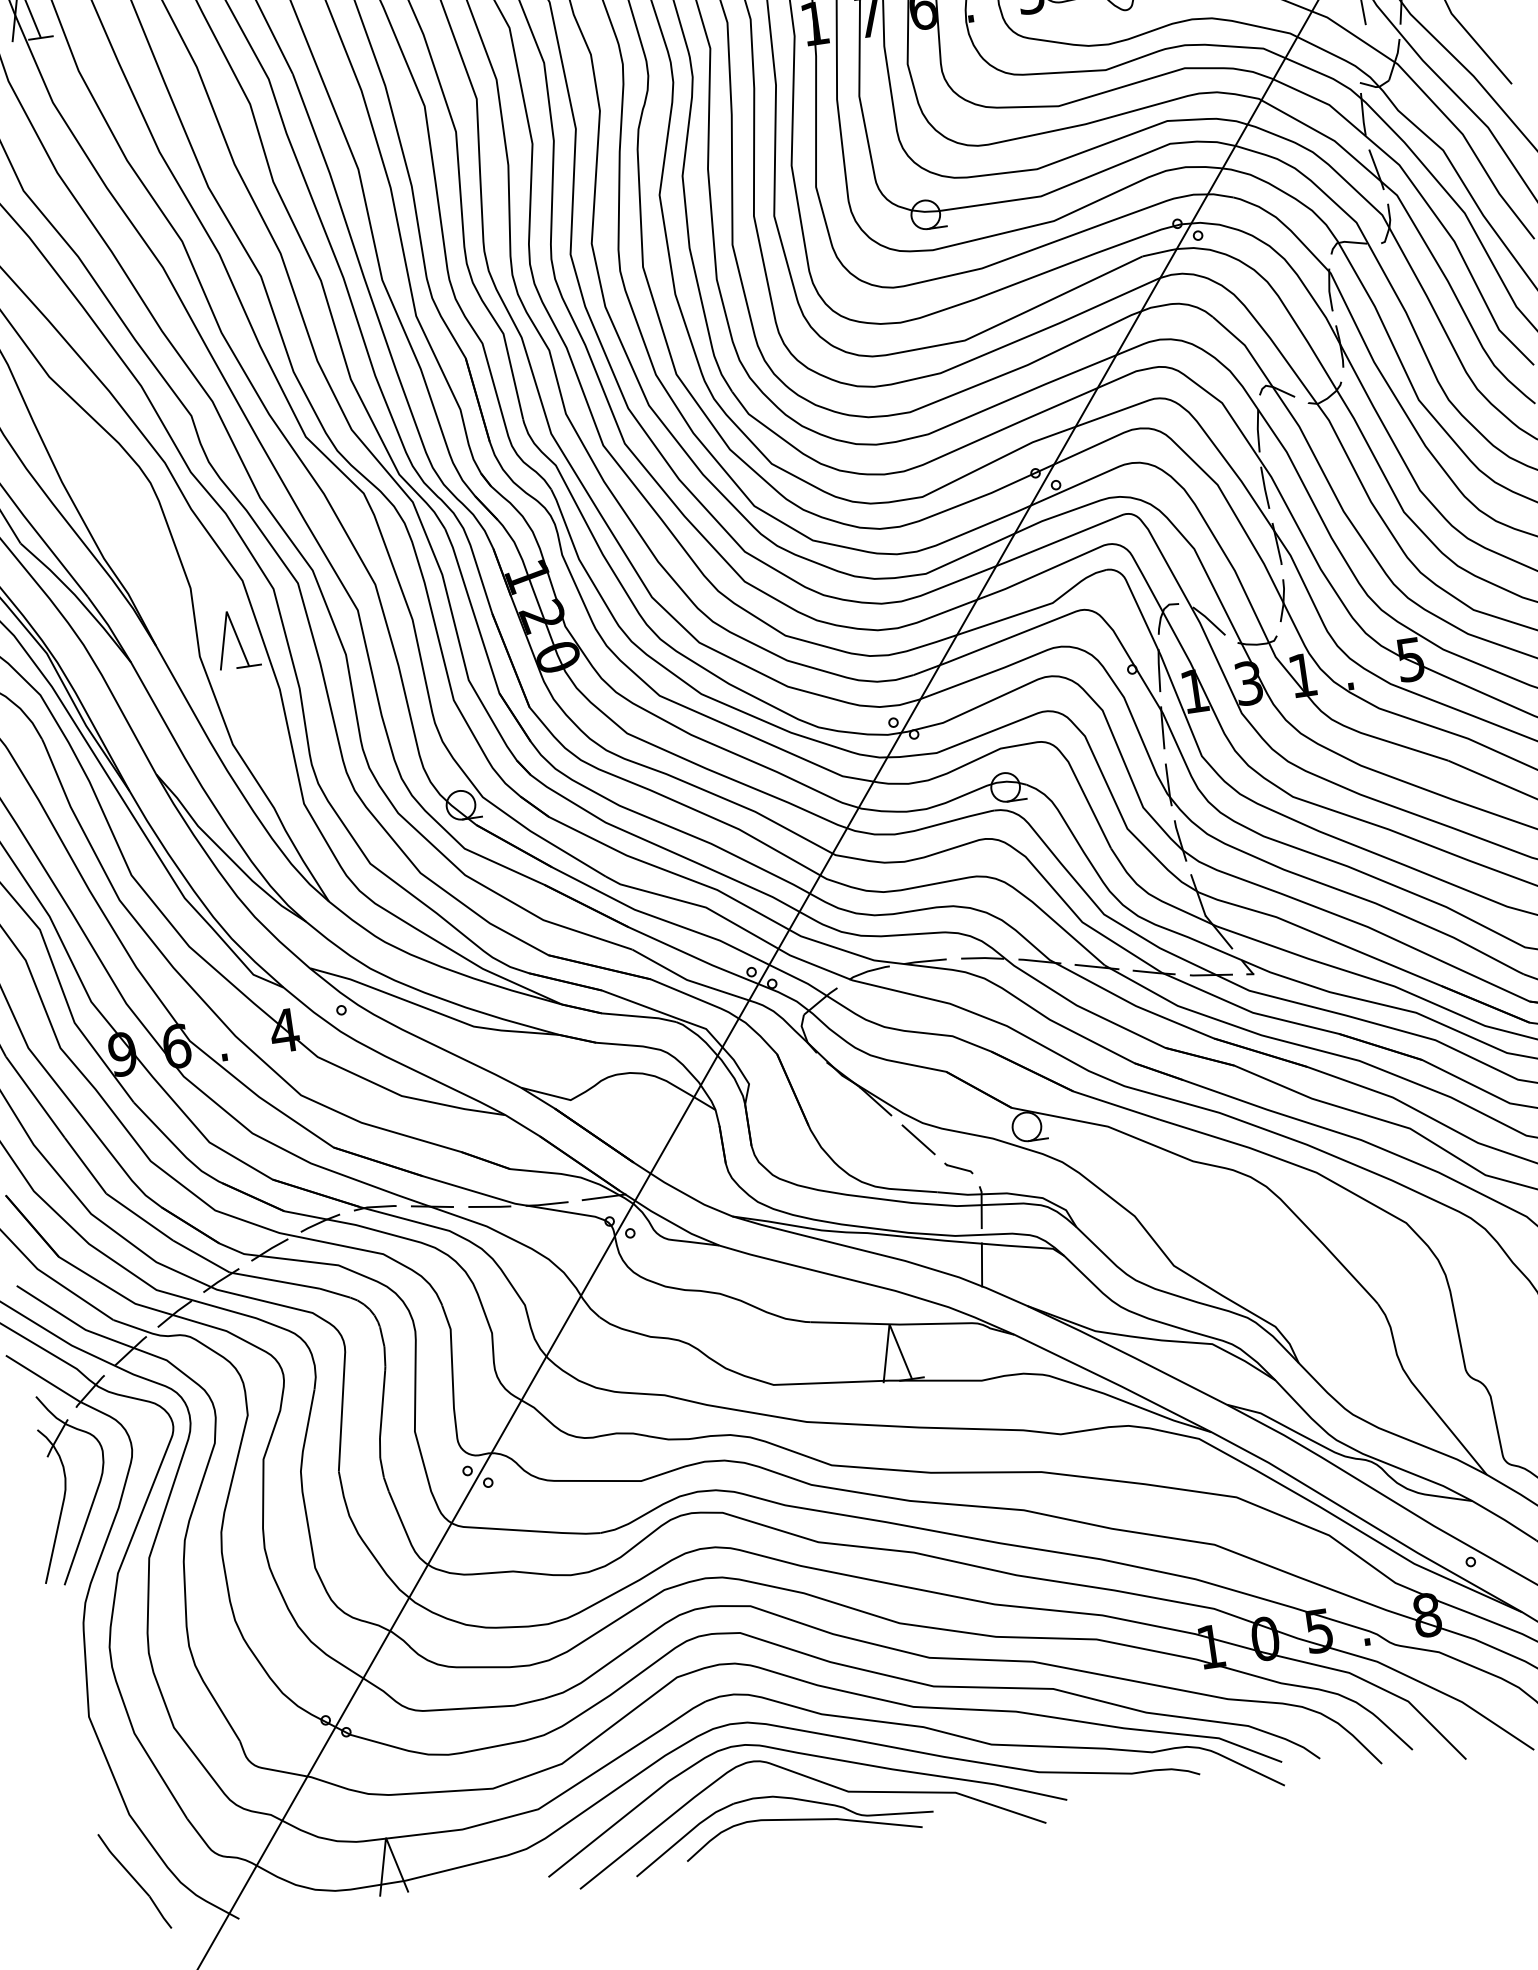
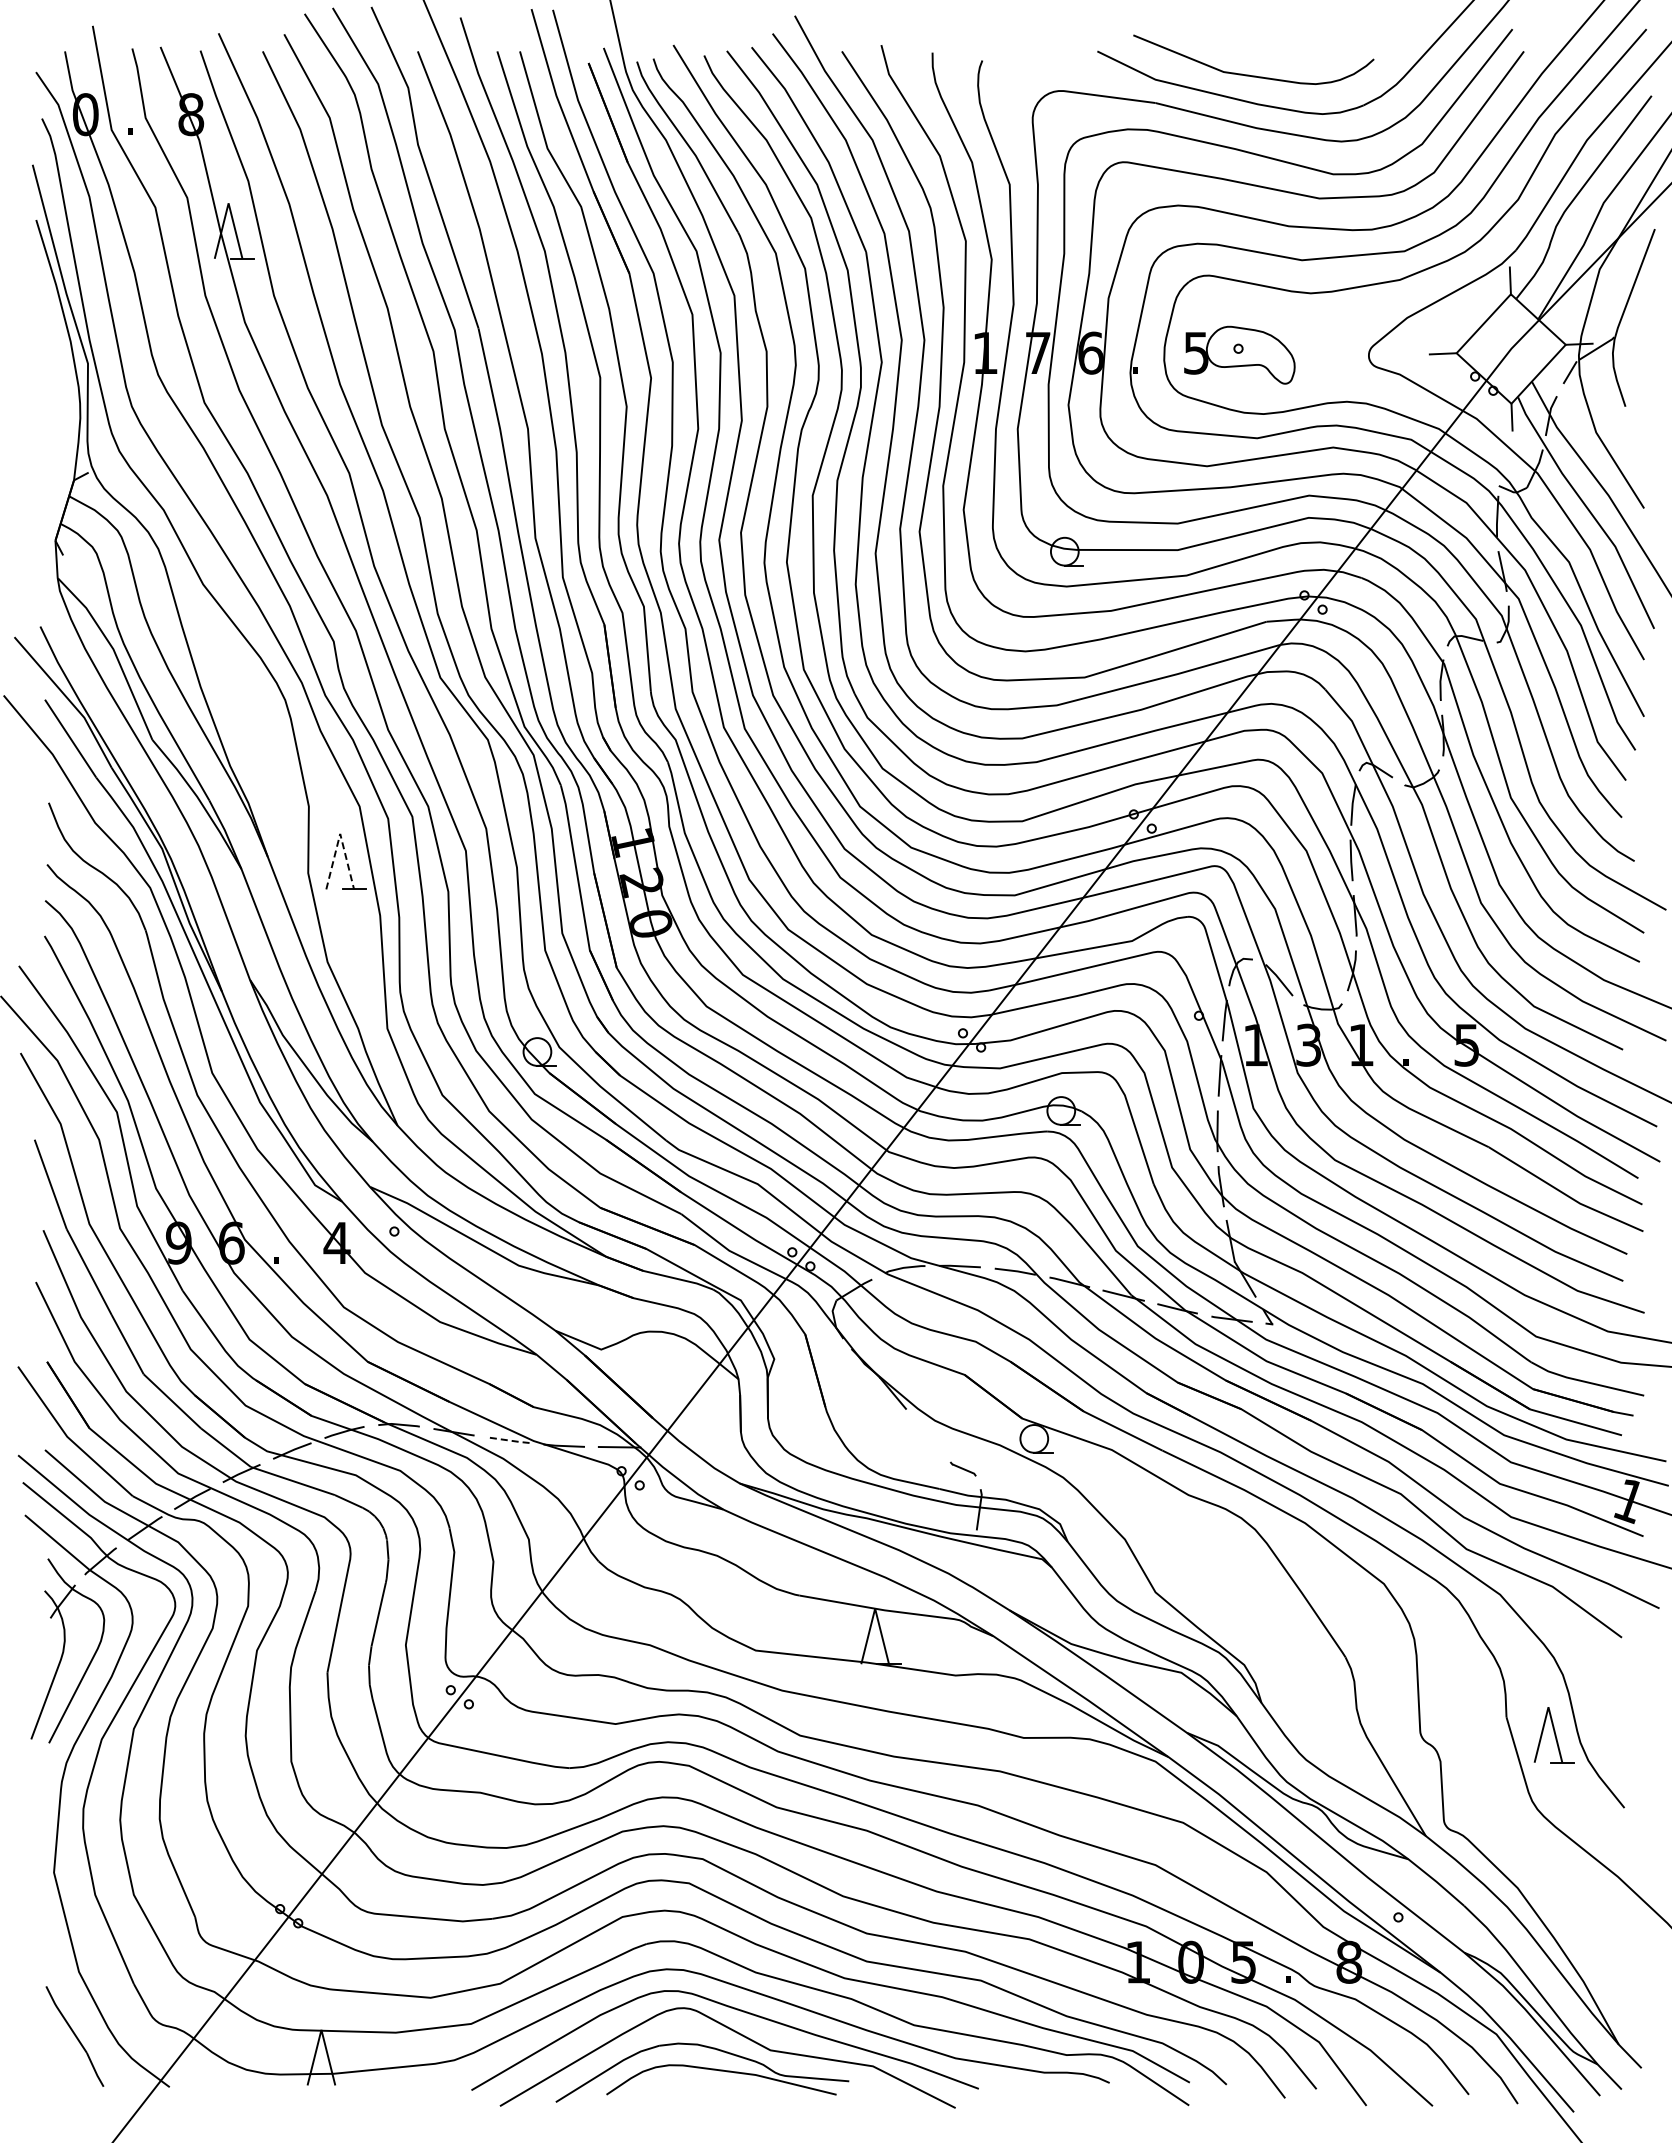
line: (226, 611) -> (340, 833), solid -> dashed
line: (918, 1140) -> (928, 1436), removed
line: (490, 1206) -> (509, 1440), solid -> dashed
line: (981, 1264) -> (971, 1564), removed

